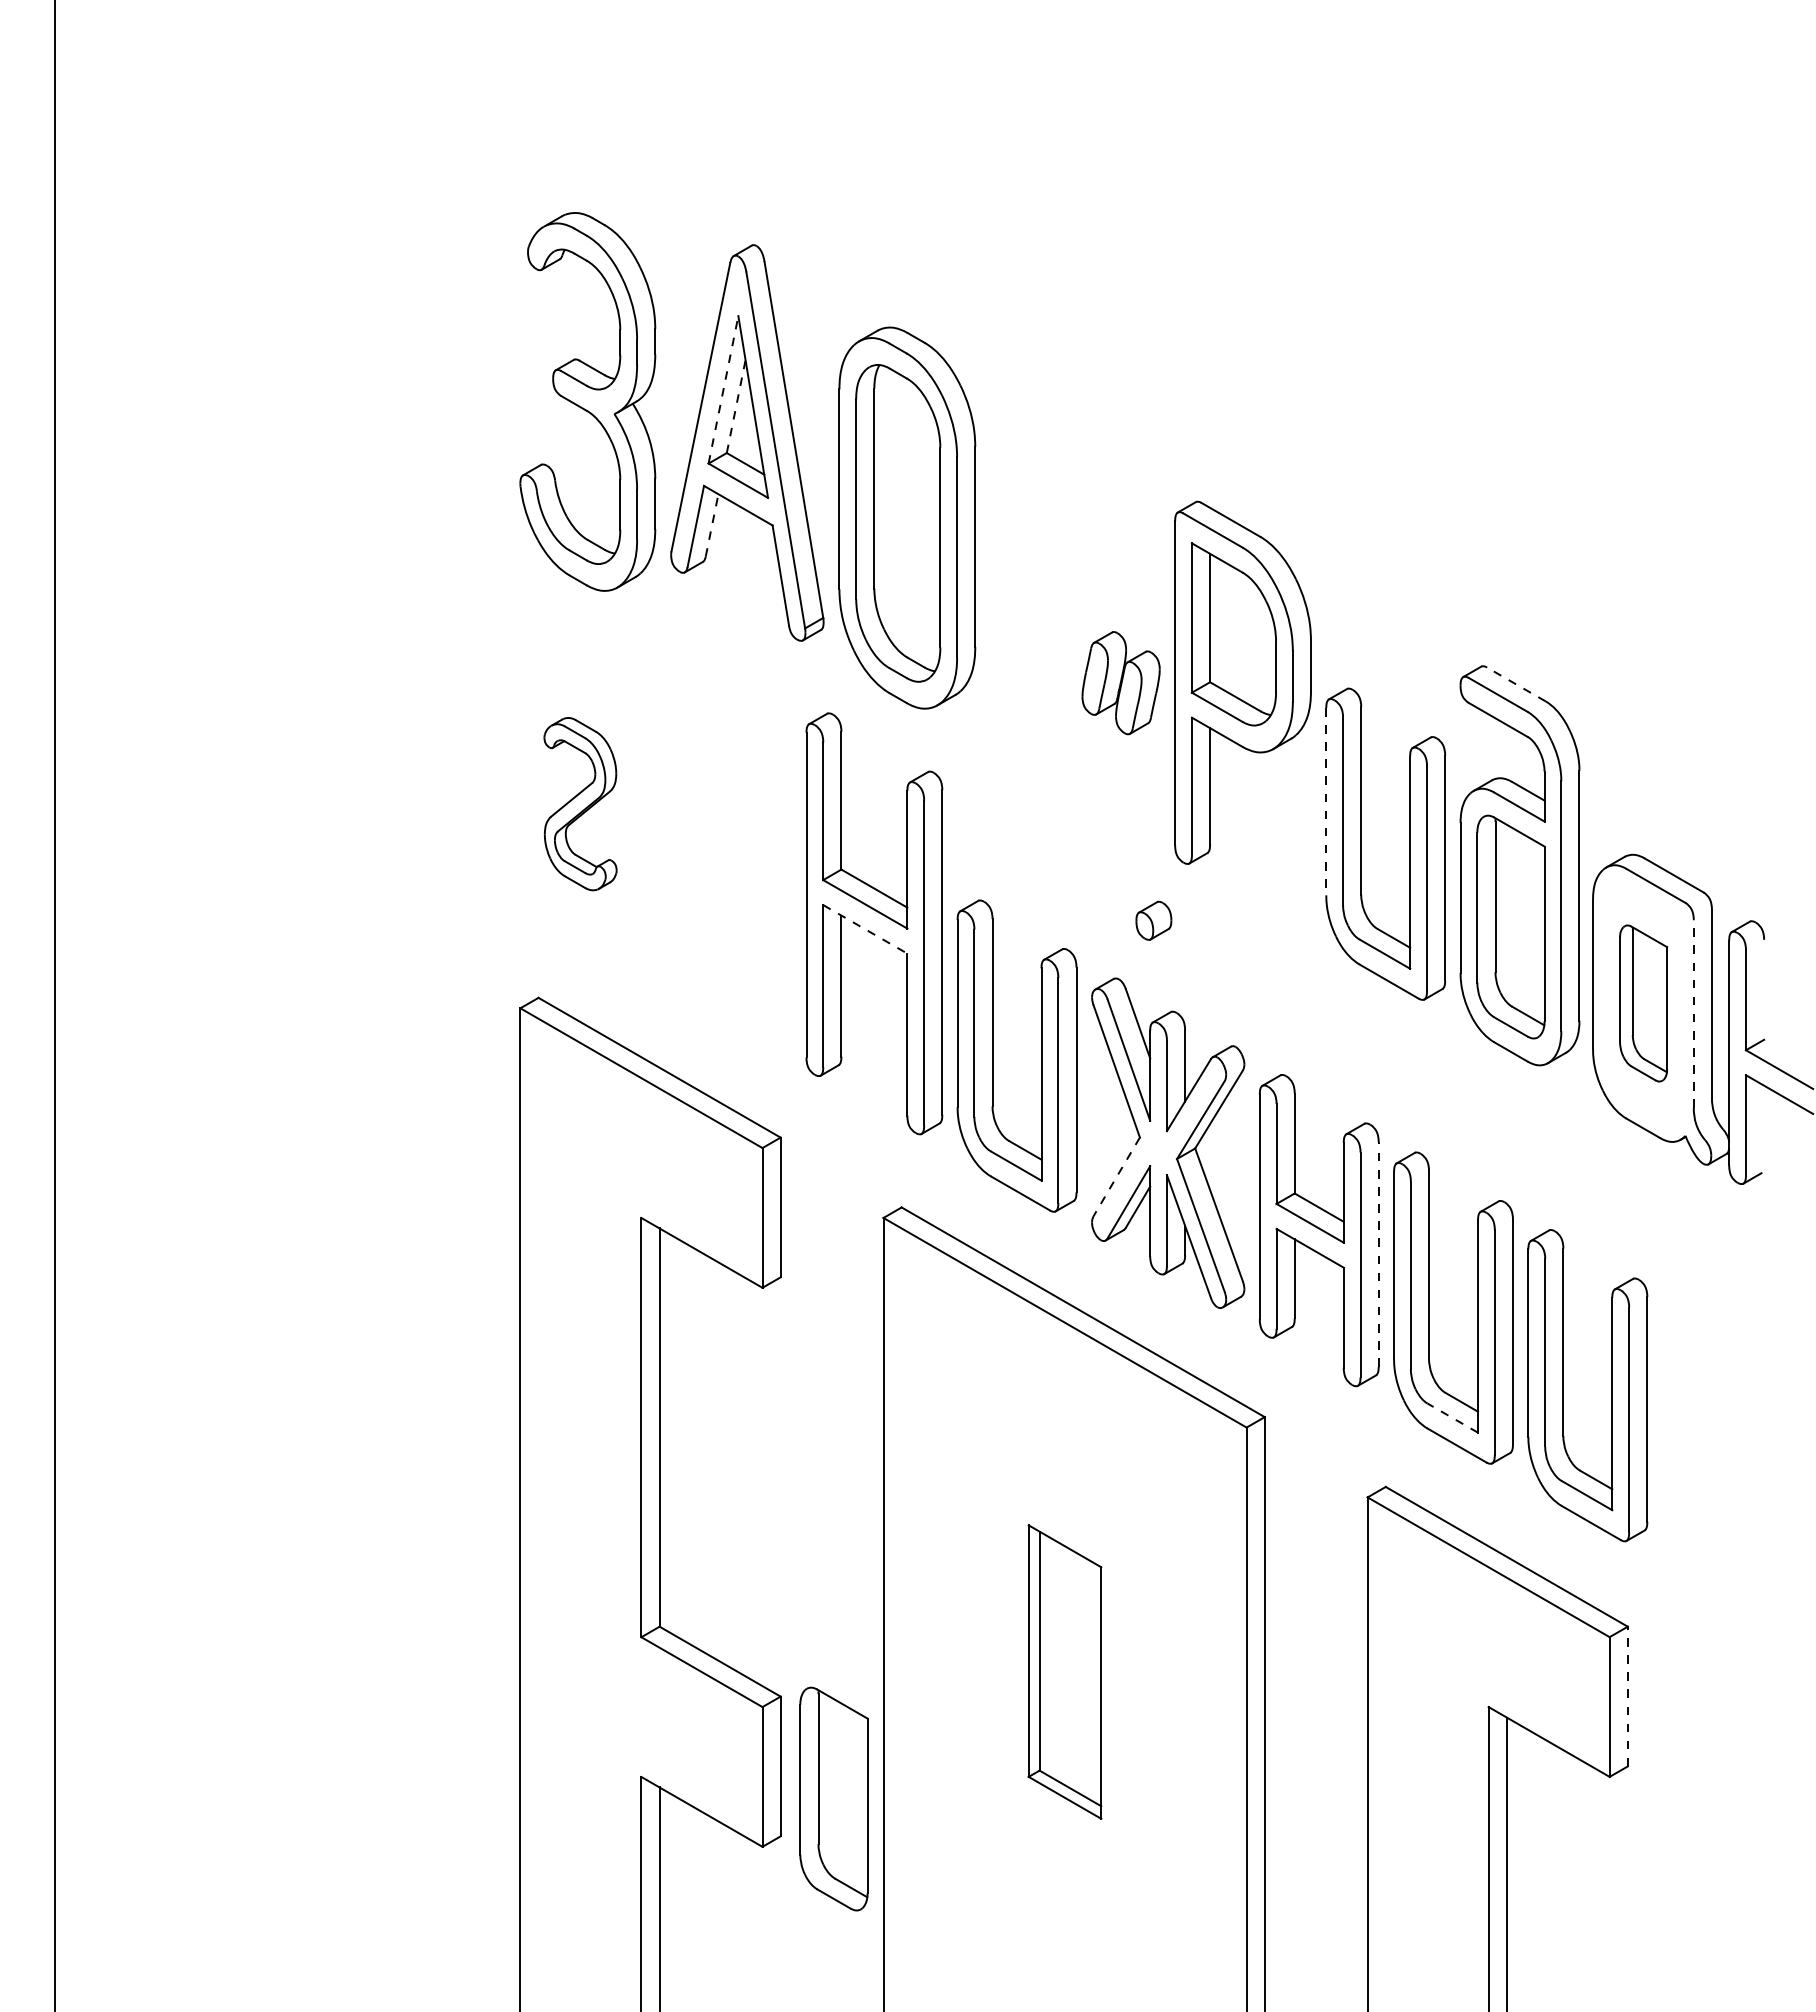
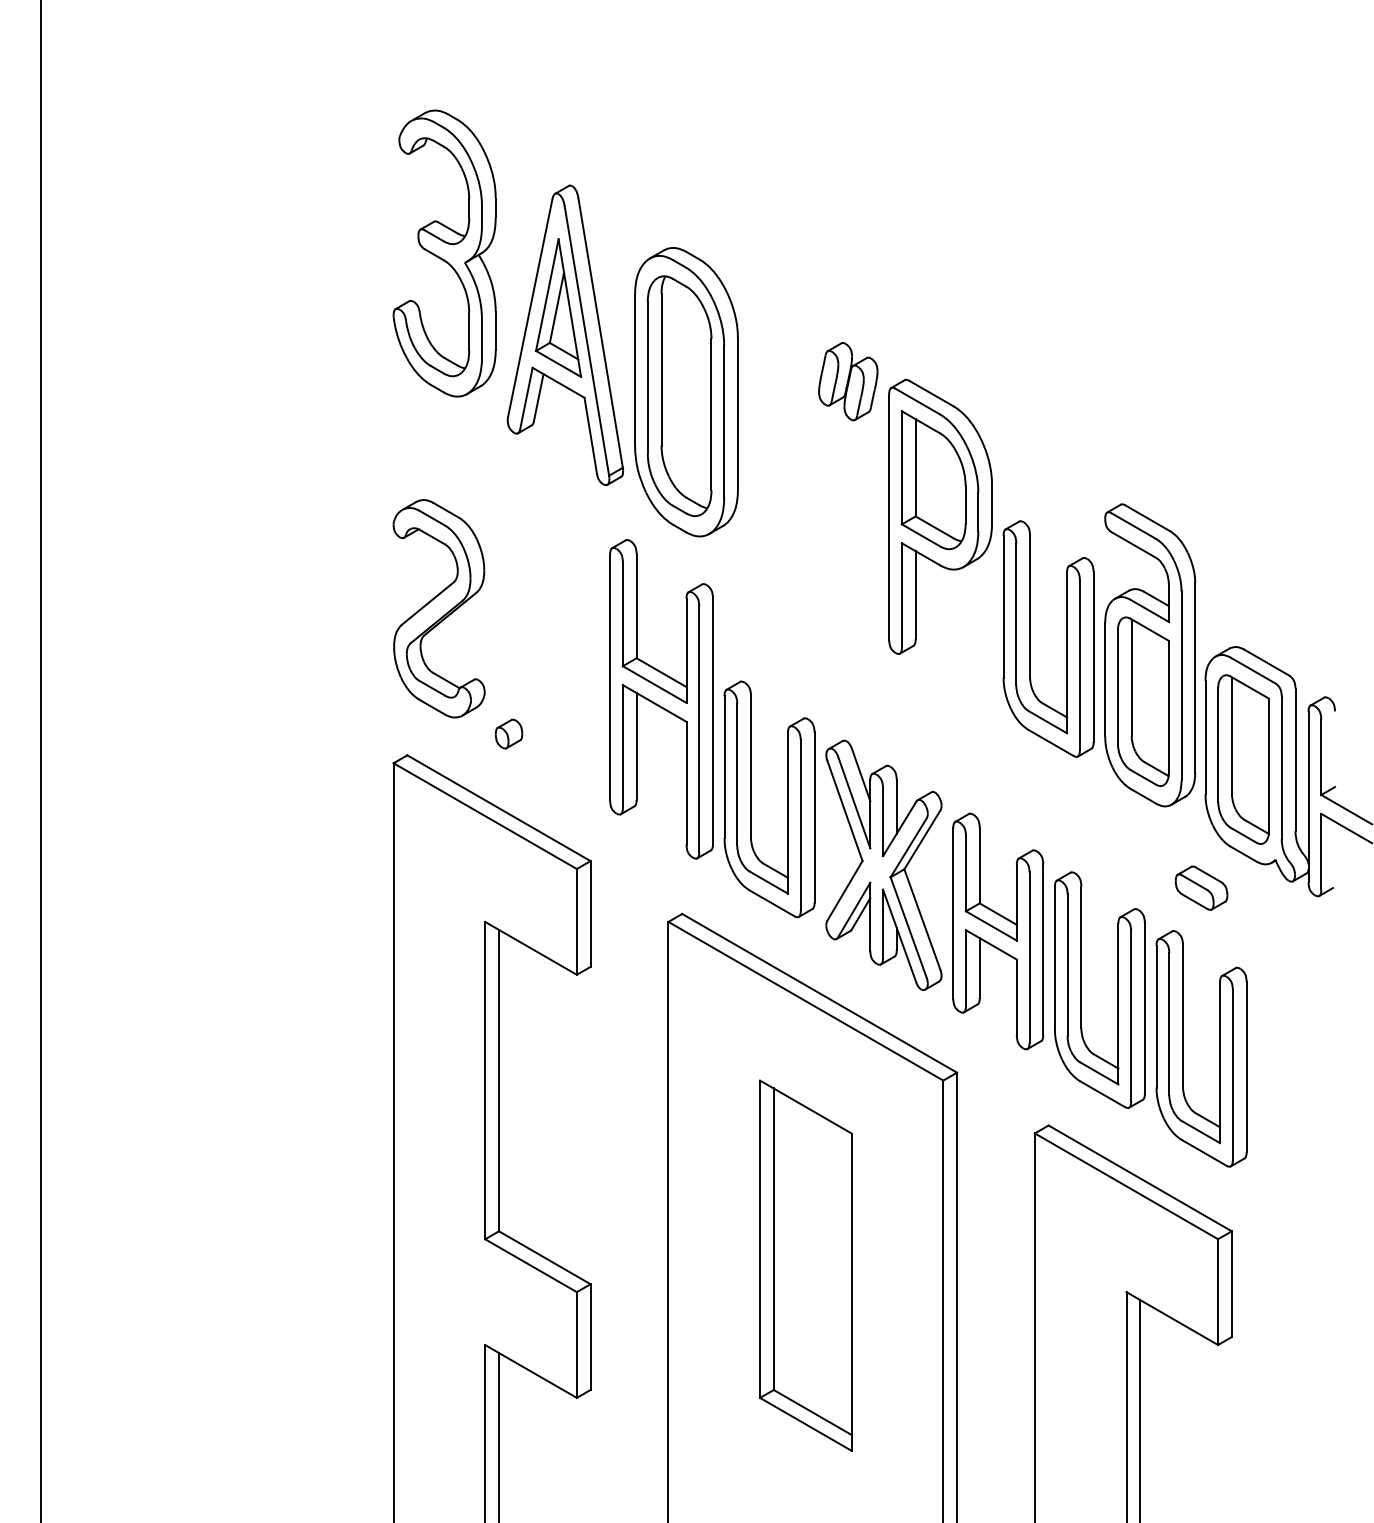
line: (723, 389) -> (547, 294), dashed -> solid
part: (587, 401) -> (444, 253), moved
line: (736, 406) -> (557, 307), dashed -> solid
line: (712, 525) -> (539, 397), dashed -> solid
part: (1120, 683) -> (847, 381), moved
line: (1516, 684) -> (1147, 518), dashed -> solid
line: (1326, 801) -> (1003, 606), dashed -> solid
part: (580, 803) -> (439, 608), size x1.67
part: (1153, 920) -> (508, 733), moved
line: (865, 929) -> (654, 703), dashed -> solid
part: (1643, 1003) -> (1243, 759), size x1.43
line: (1693, 1014) -> (1281, 767), dashed -> solid
part: (1587, 1172) -> (1201, 887), added
line: (1116, 1176) -> (844, 890), dashed -> solid
line: (1378, 1253) -> (1043, 948), dashed -> solid
line: (1452, 1417) -> (1099, 1072), dashed -> solid
part: (1064, 1671) -> (805, 1265), size x1.67
line: (1627, 1696) -> (1231, 1284), dashed -> solid
part: (833, 1798) -> (630, 1361), removed

